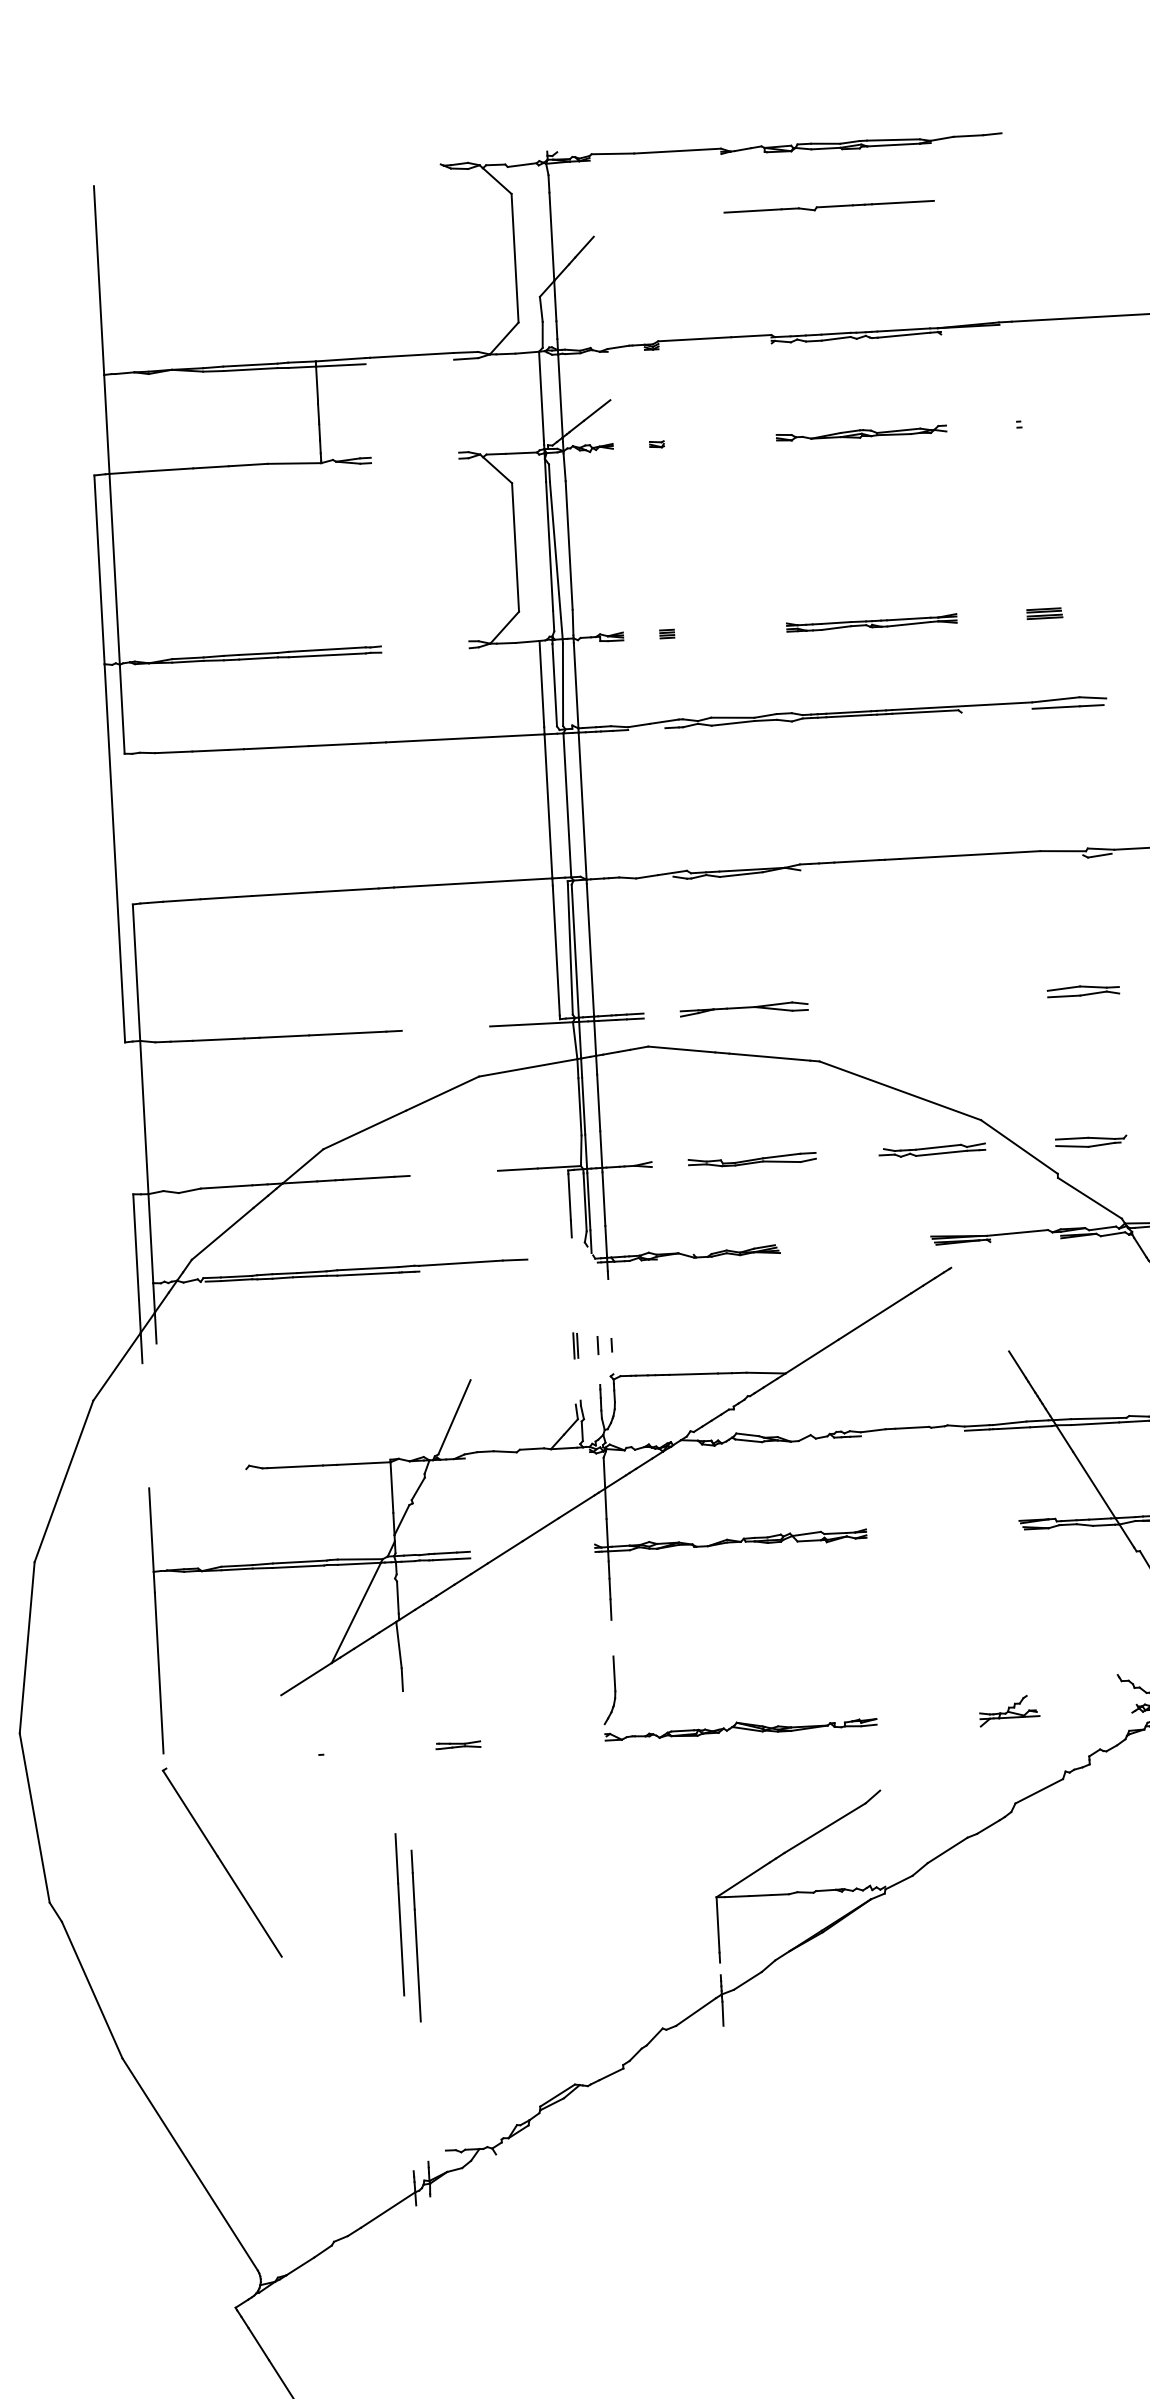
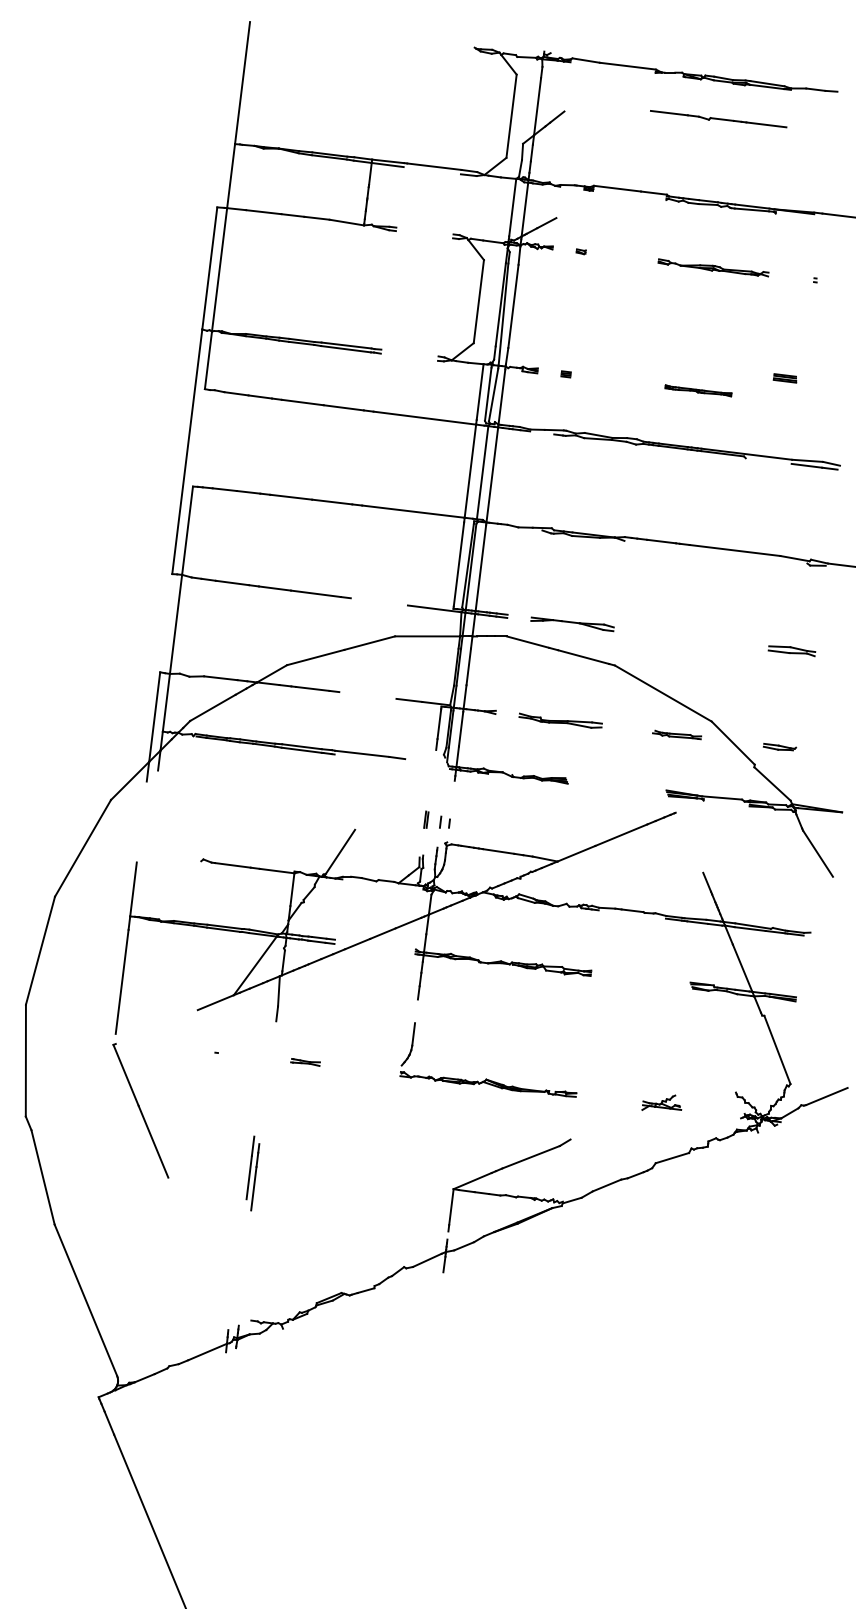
part: (1043, 614) -> (784, 378), moved
part: (871, 622) -> (698, 390), size x0.6
part: (1090, 1139) -> (779, 746), size x0.7
part: (931, 1149) -> (676, 734), size x0.7
part: (408, 1927) -> (252, 1173), size x0.6

